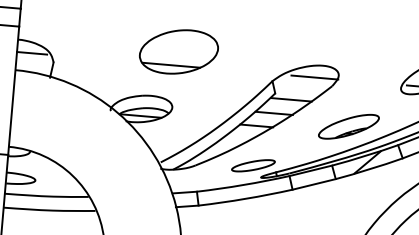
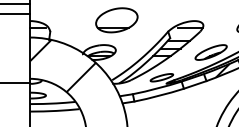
hatch: (70, 127) -> (62, 65), added

